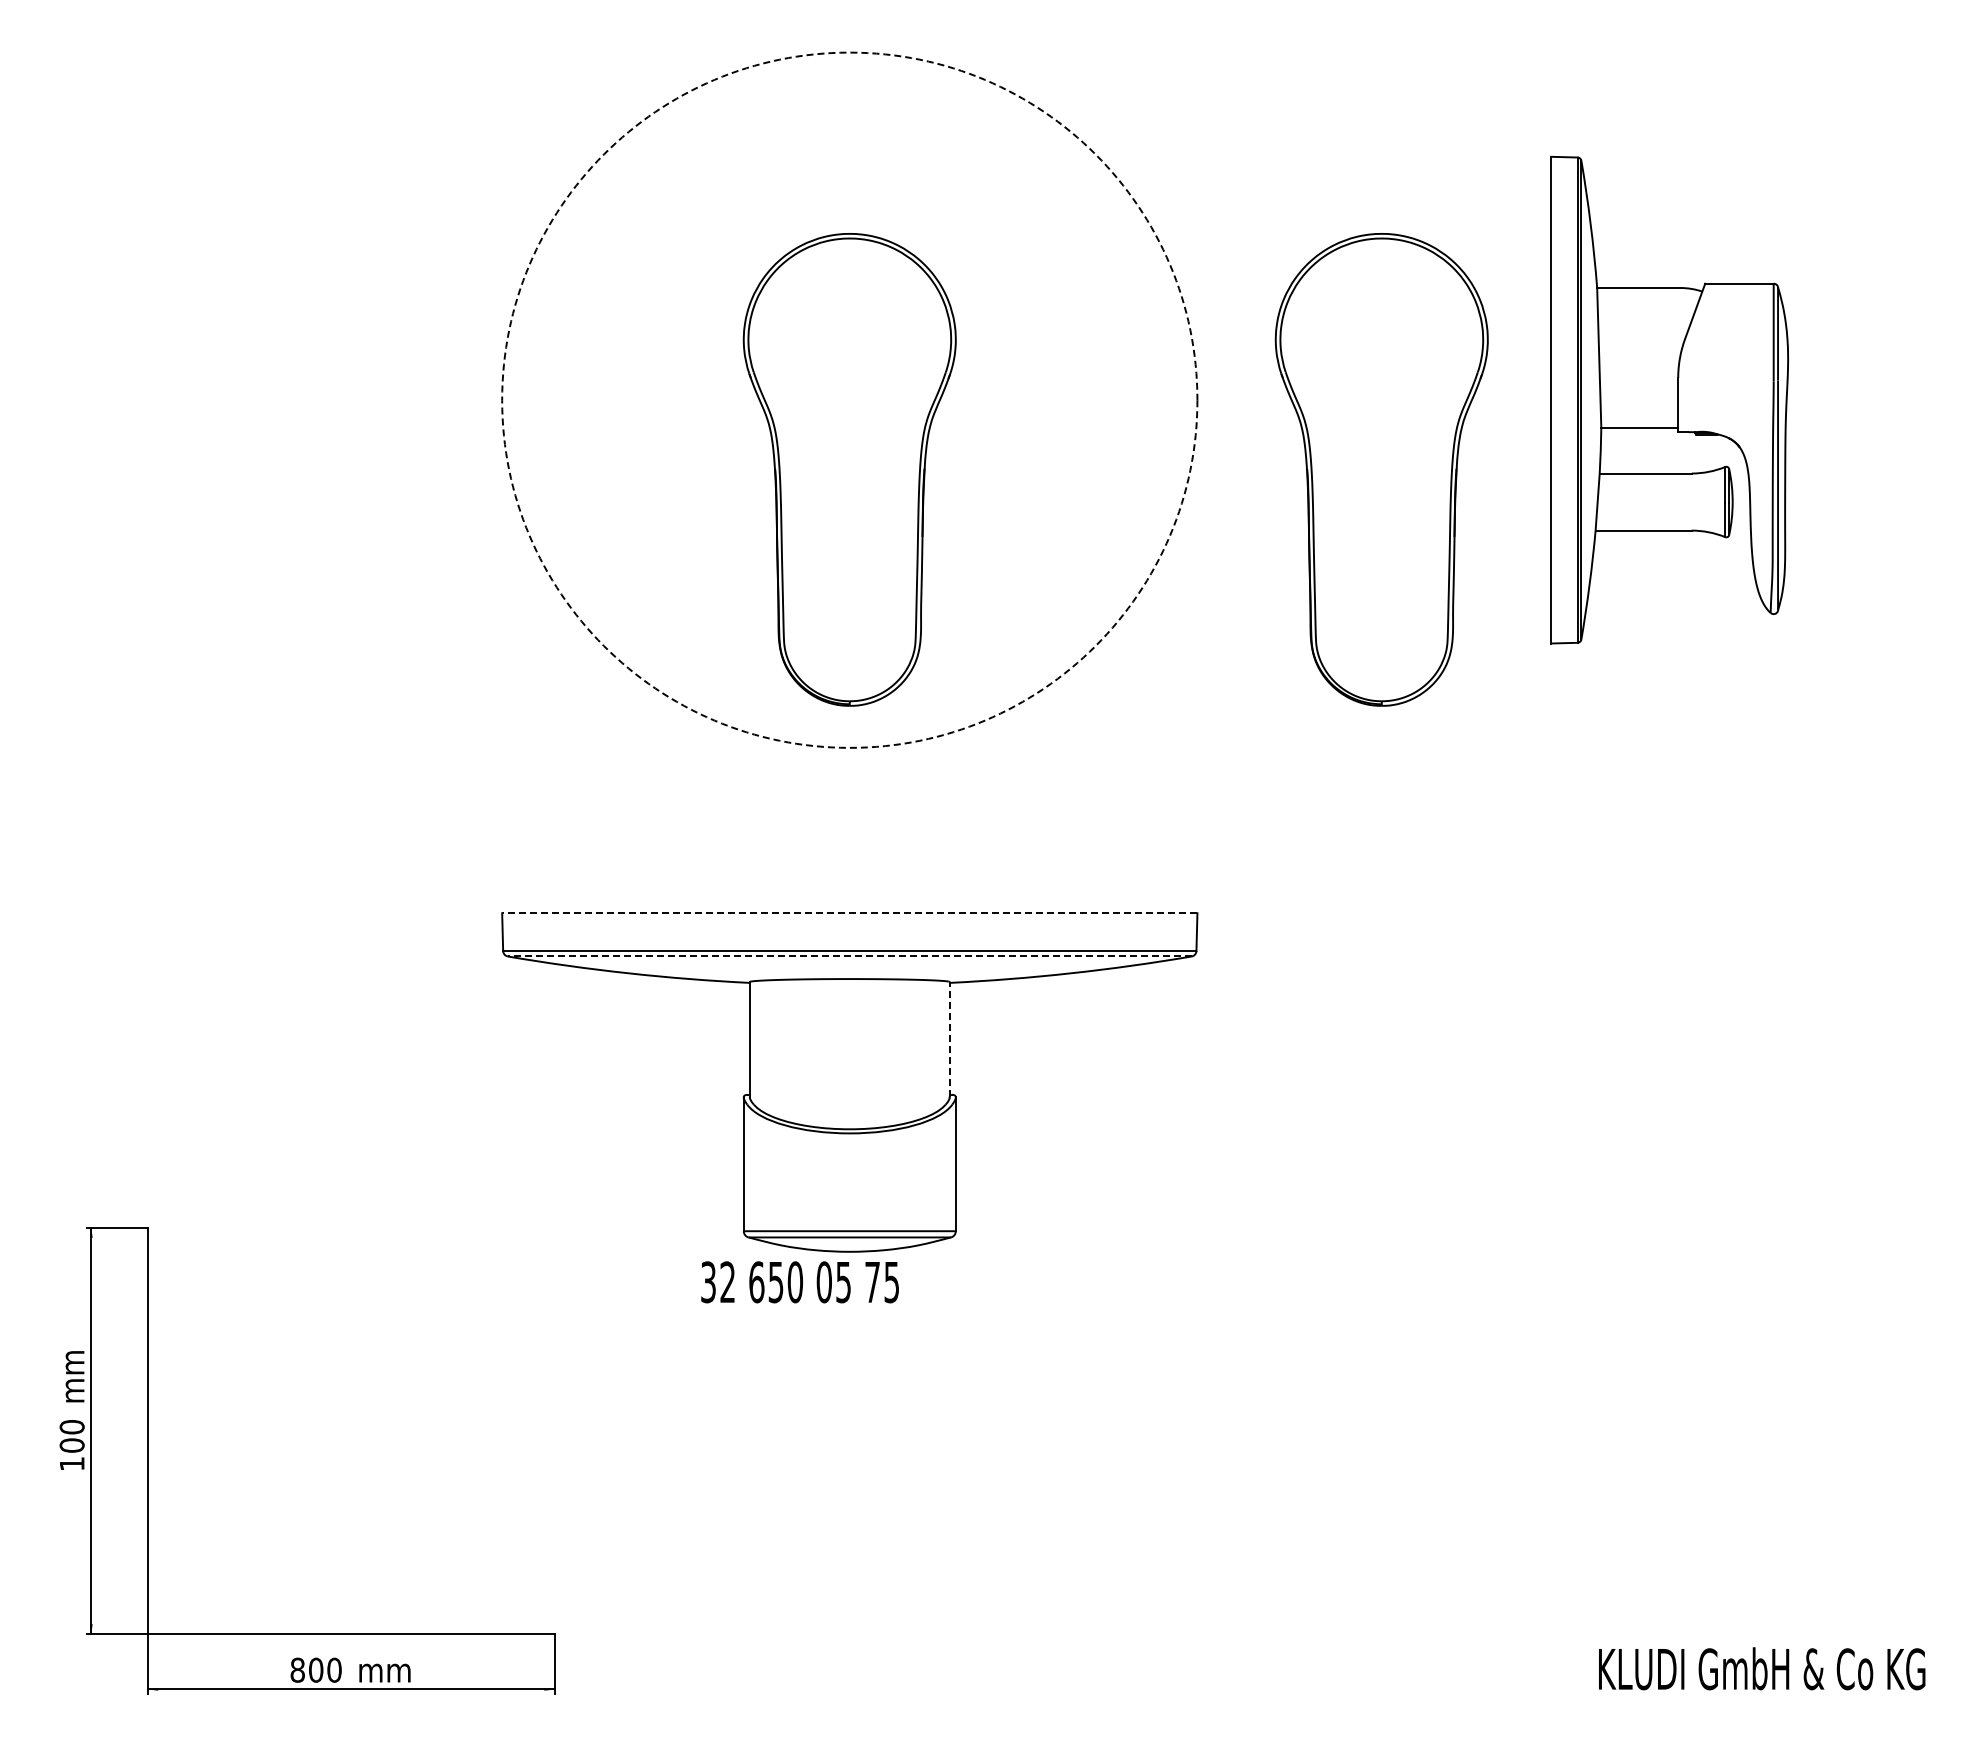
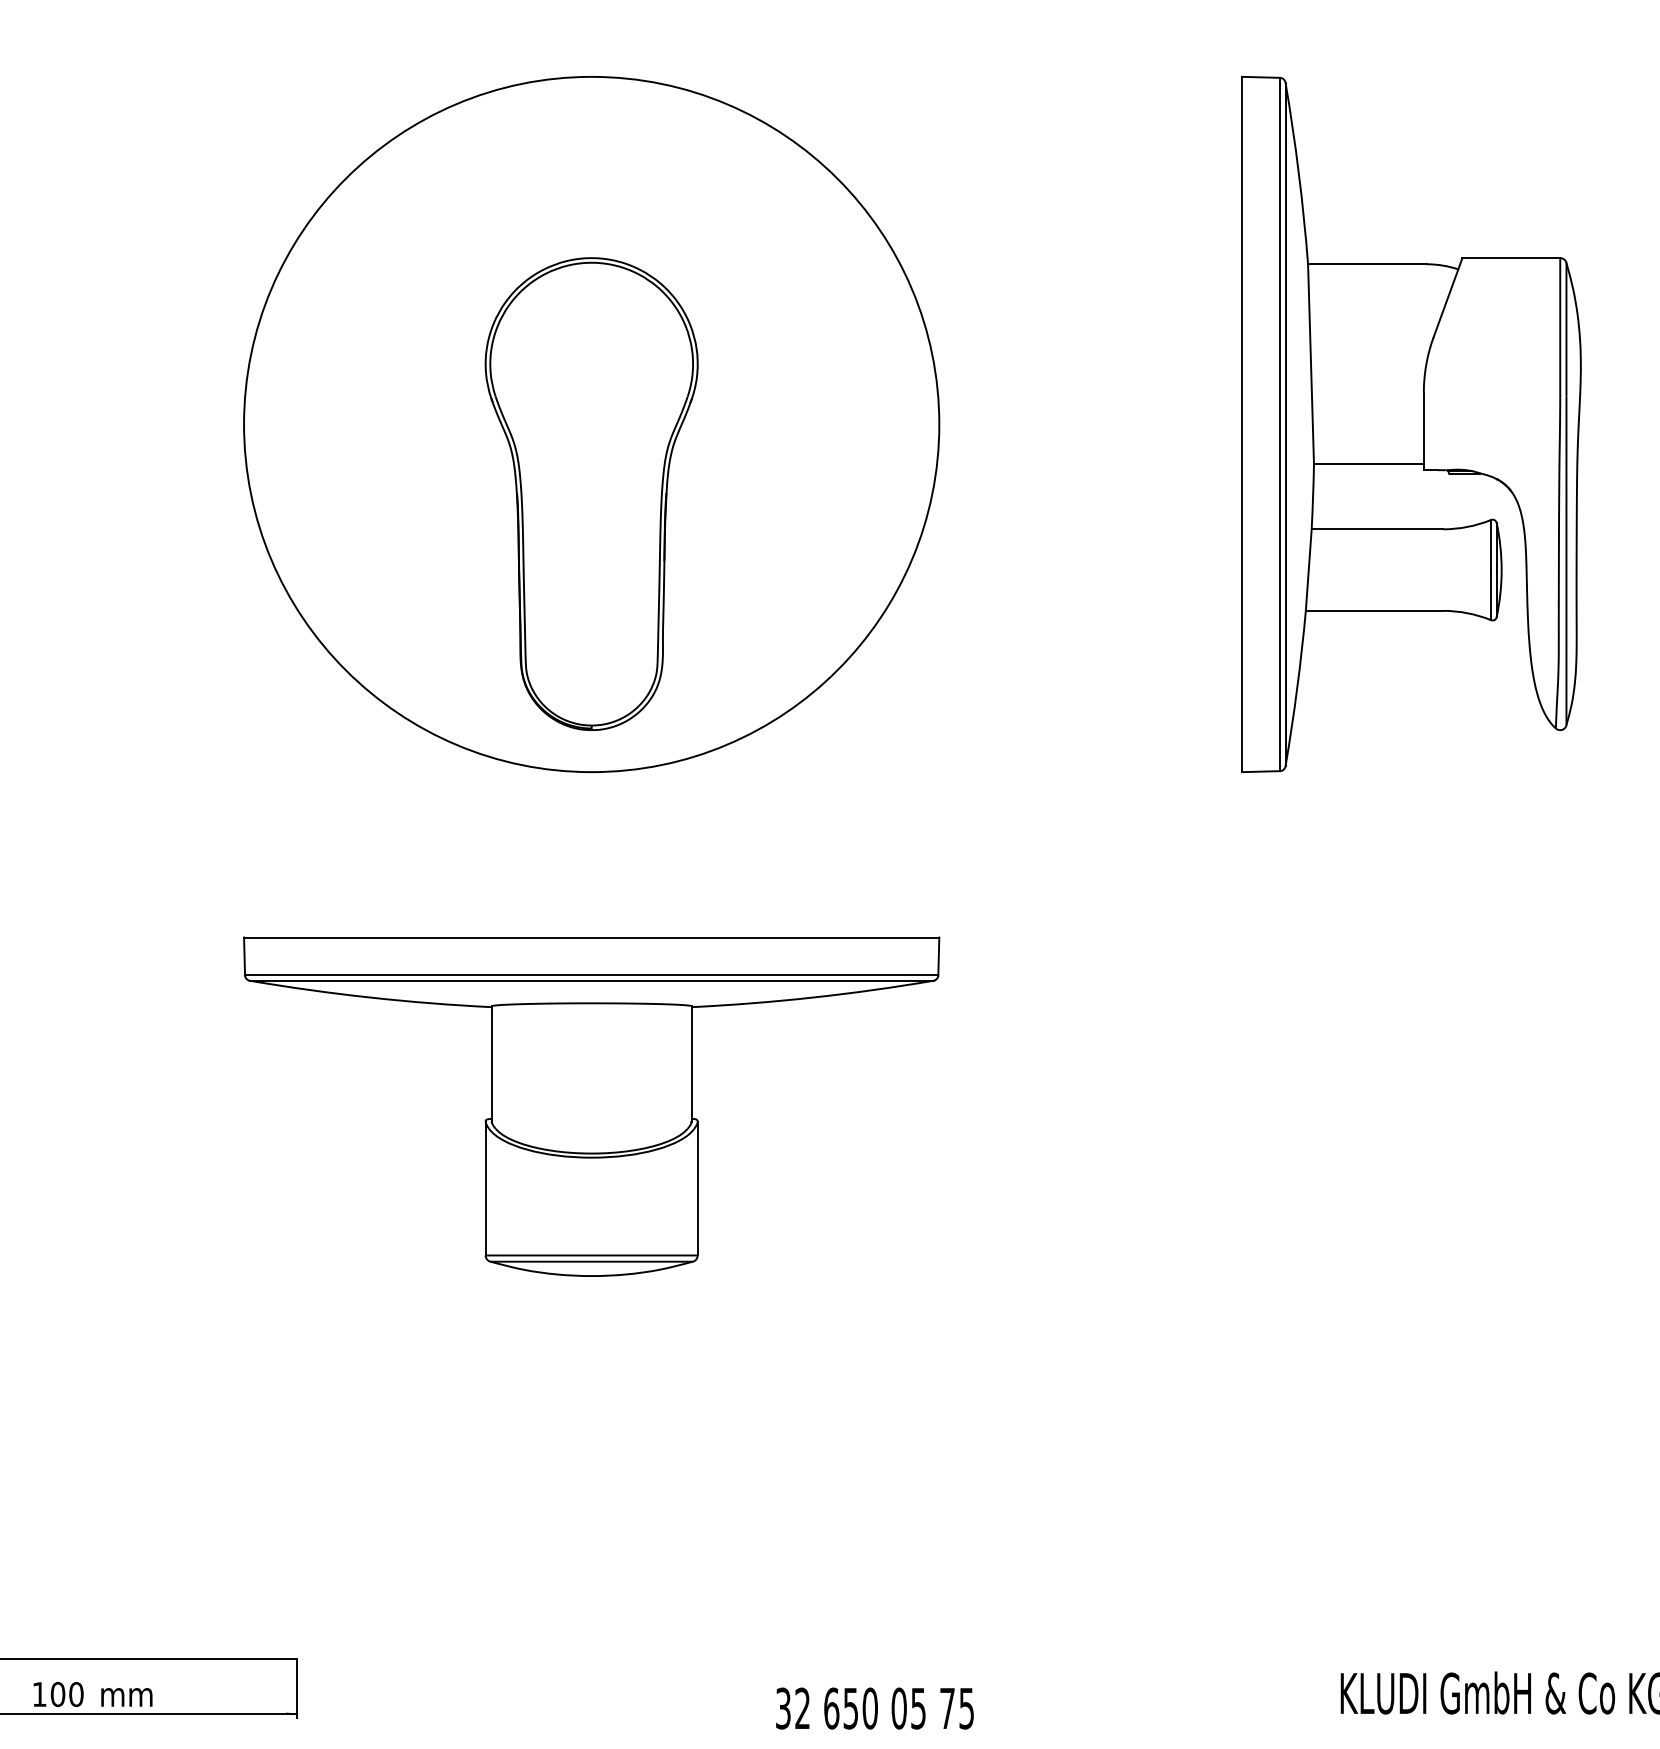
circle: (849, 399) -> (591, 423), dashed -> solid
part: (1669, 399) -> (1411, 423), size x1.43
part: (1381, 469) -> (1123, 493), removed
line: (849, 913) -> (591, 937), dashed -> solid
line: (849, 956) -> (591, 980), dashed -> solid
line: (949, 1039) -> (691, 1063), dashed -> solid
text: (799, 1282) -> (874, 1708), moved
text: (297, 1669) -> (39, 1693), 800 -> 100

